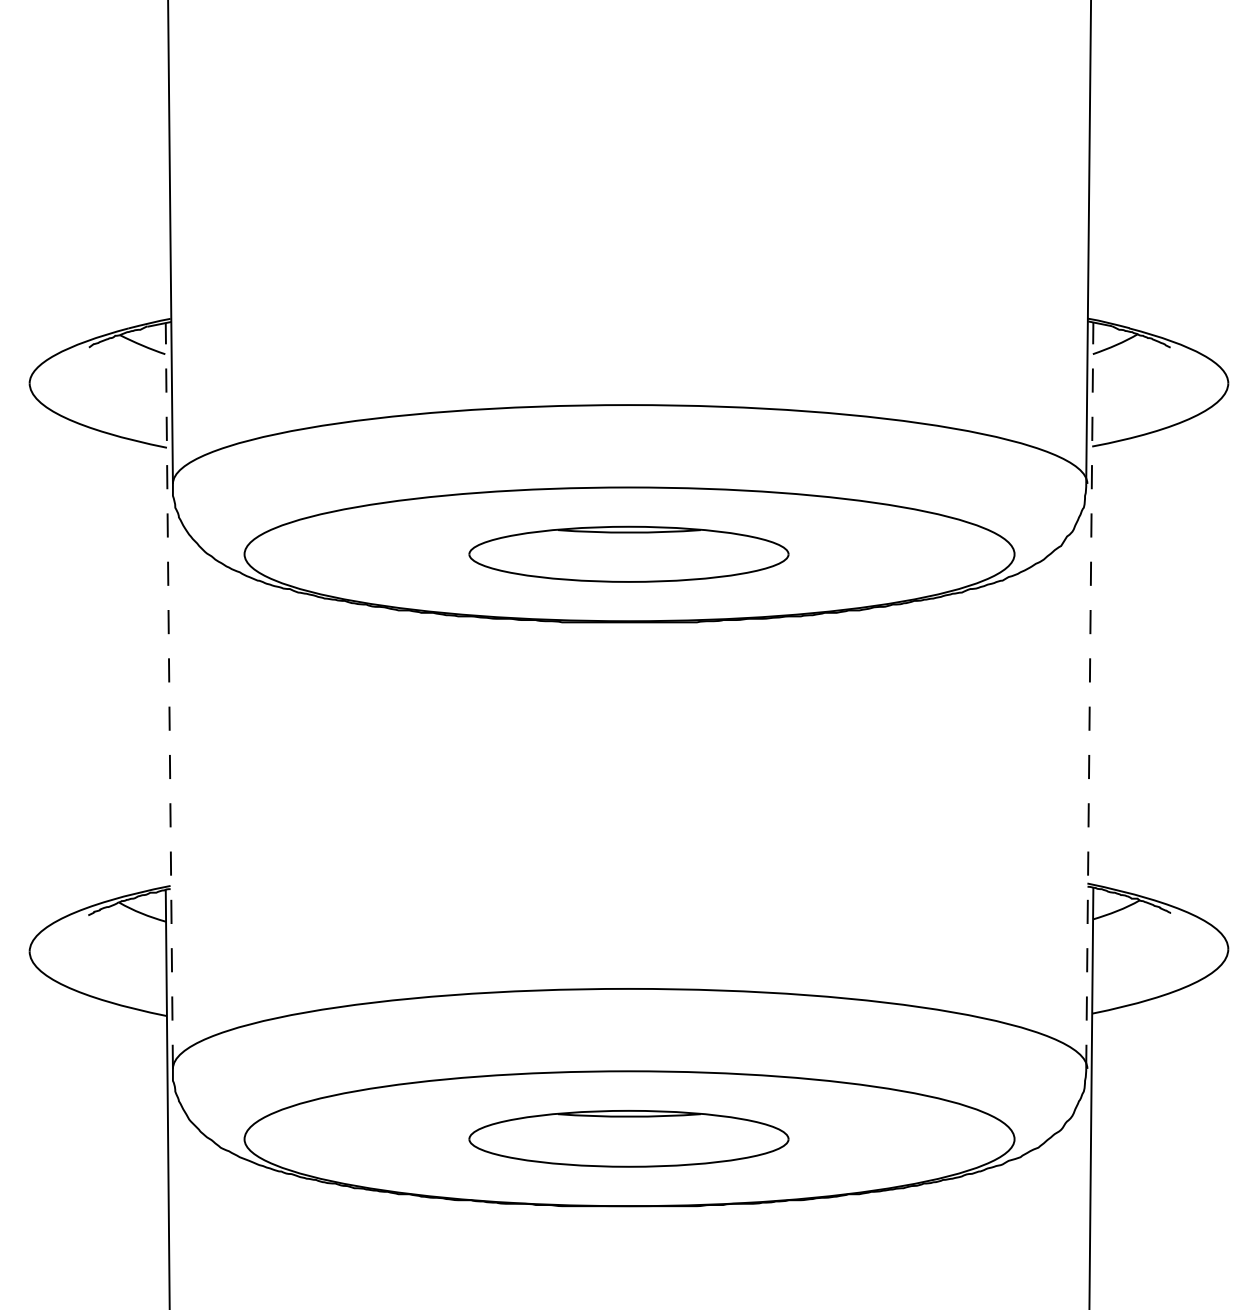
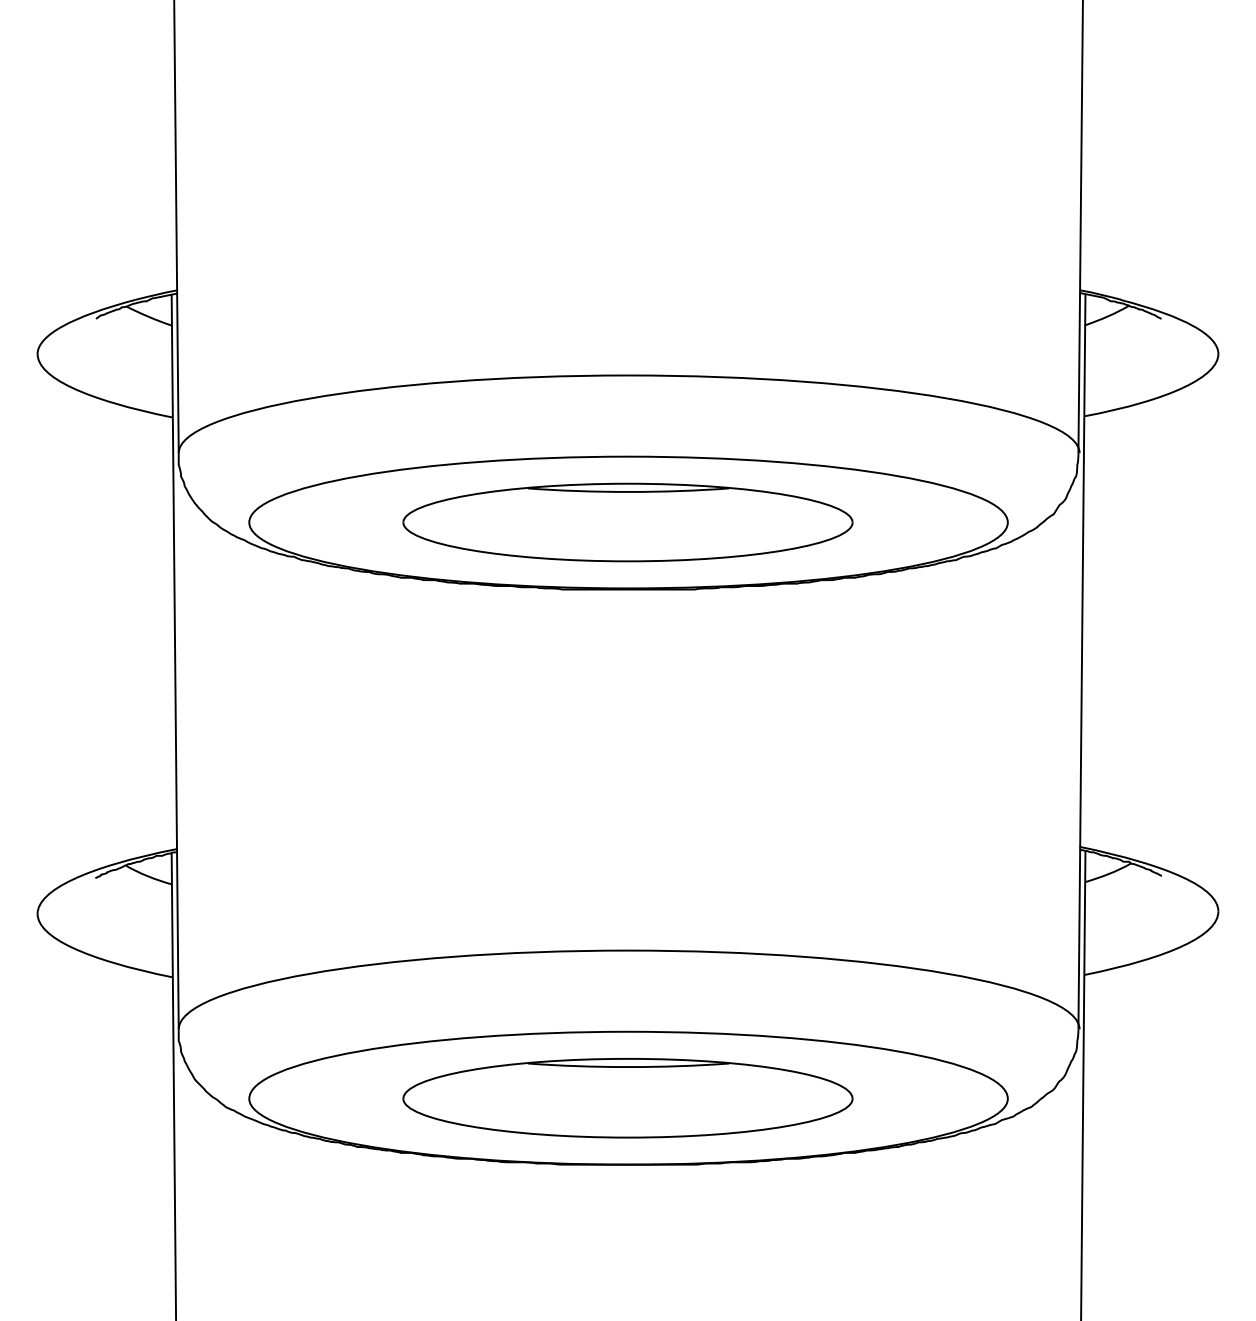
part: (628, 554) -> (627, 522), size x1.43
line: (169, 695) -> (175, 661), dashed -> solid
line: (1089, 695) -> (1081, 661), dashed -> solid
part: (628, 1139) -> (627, 1098), size x1.43

